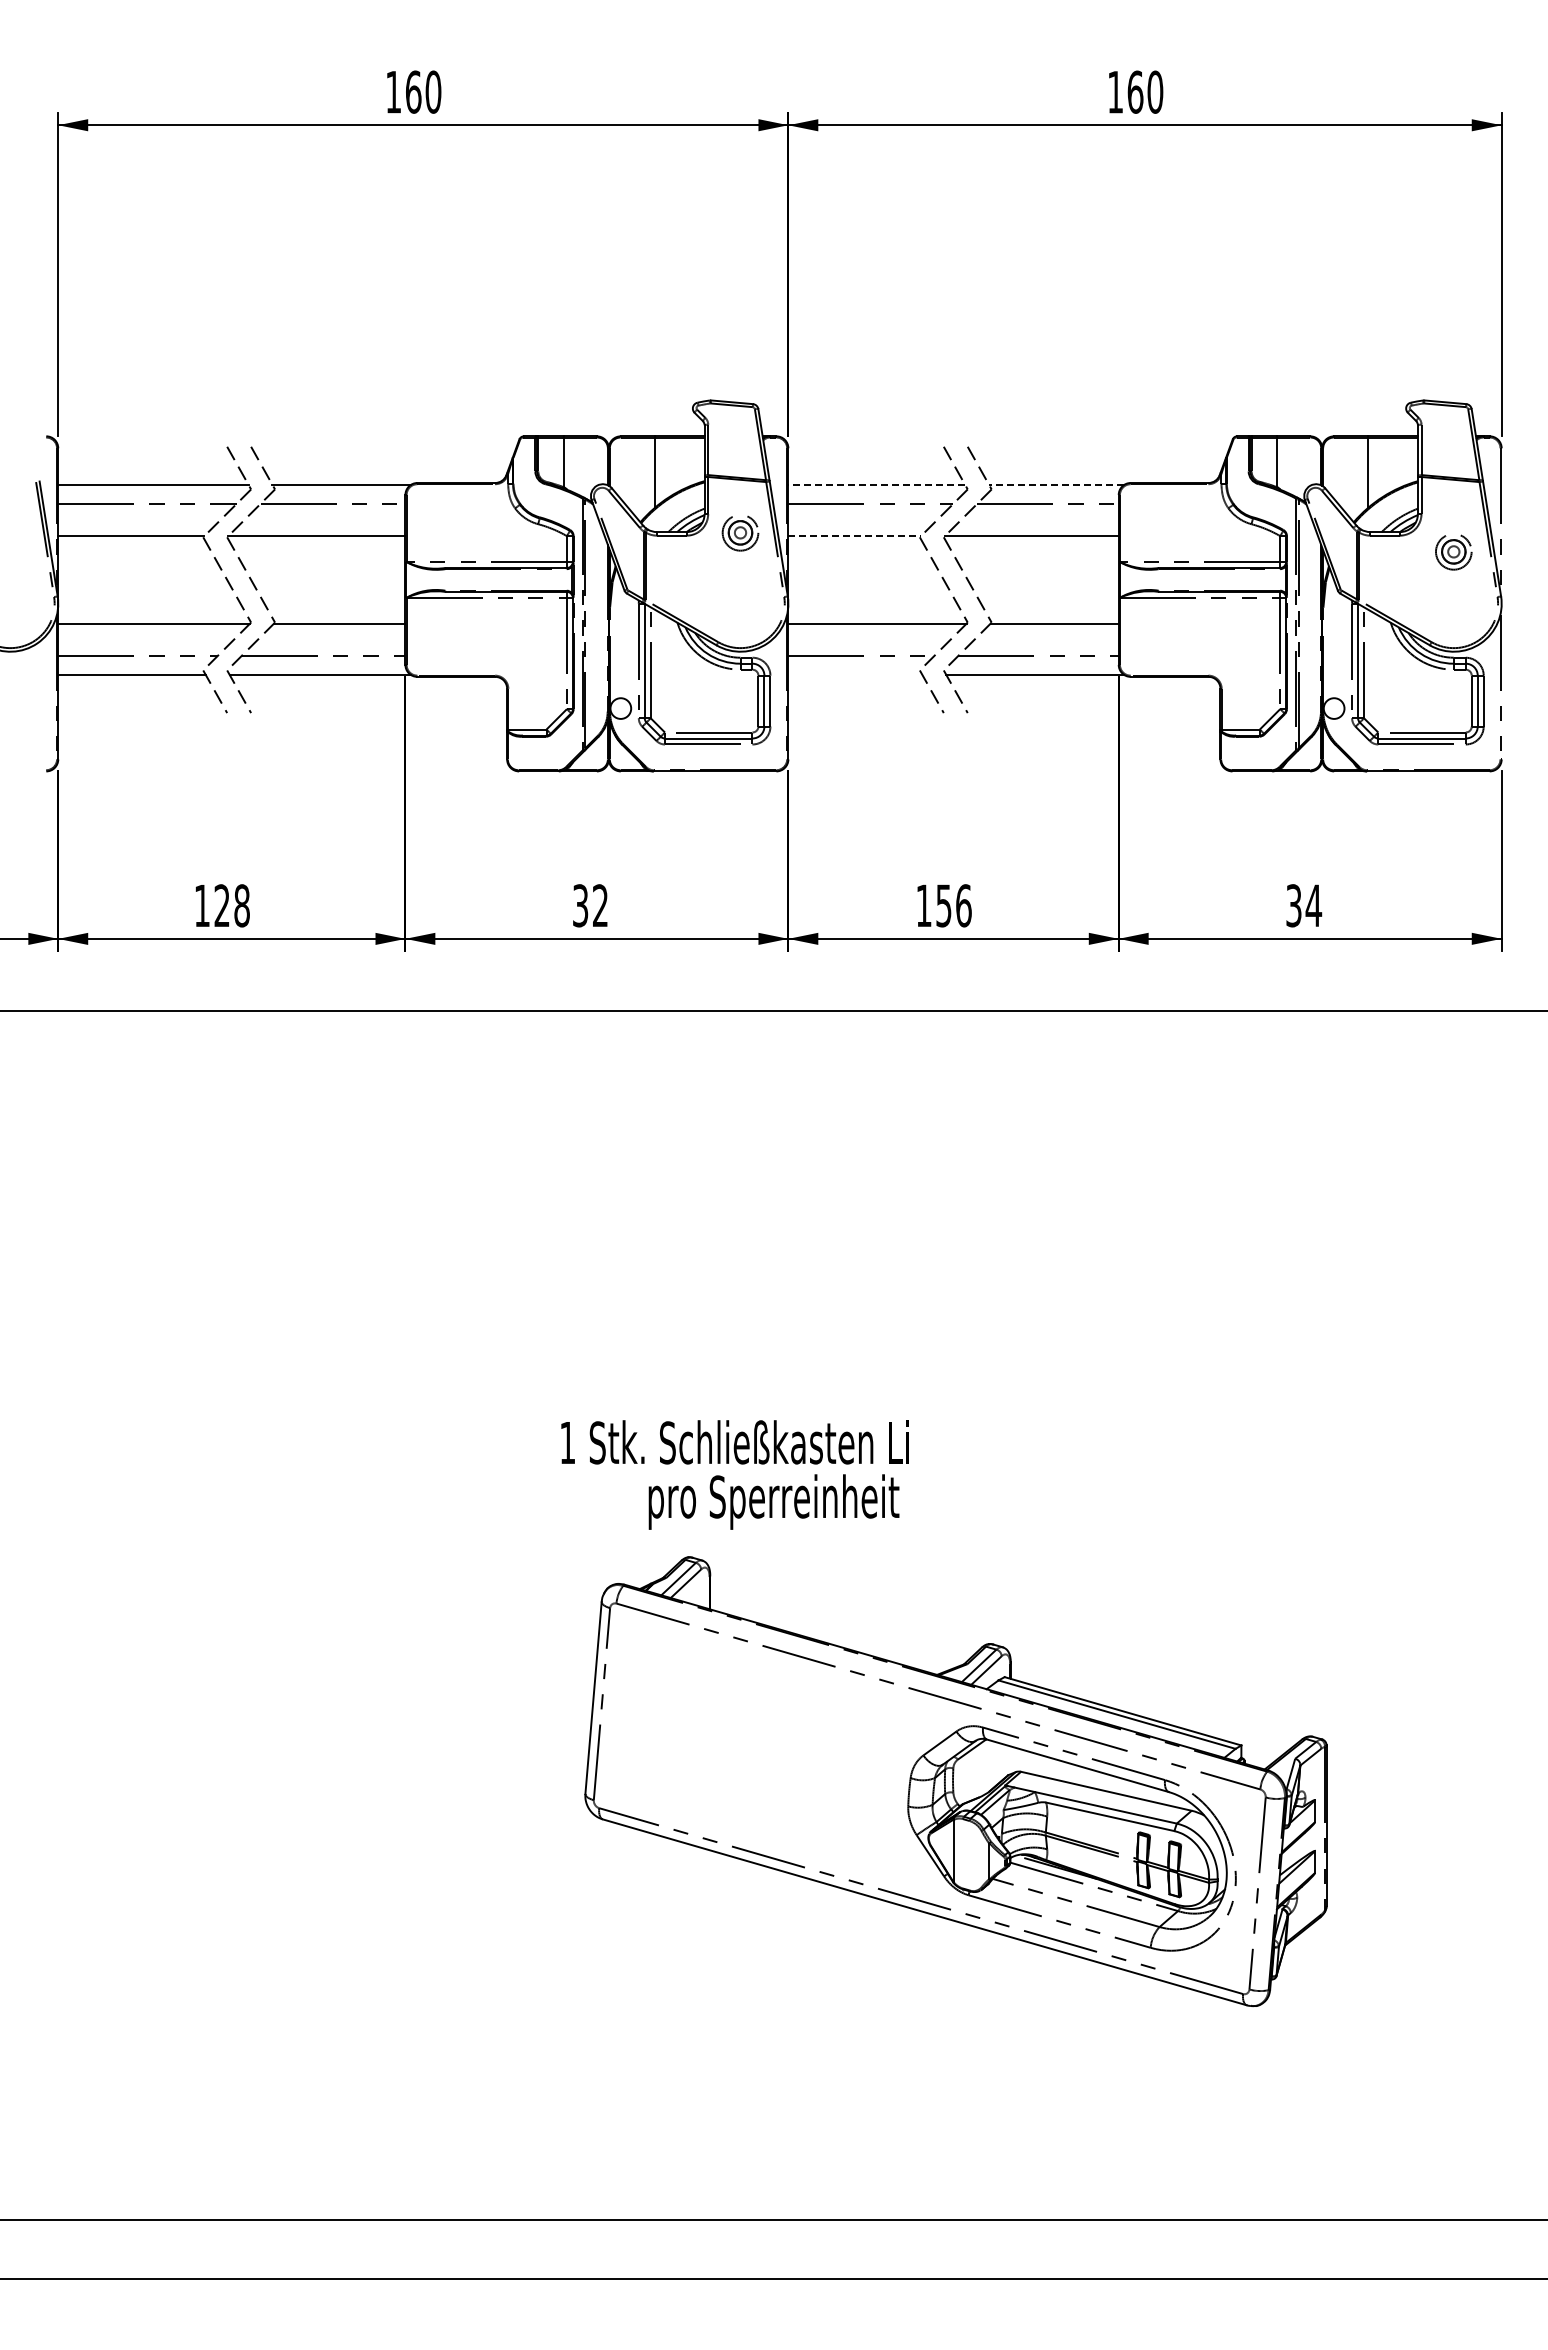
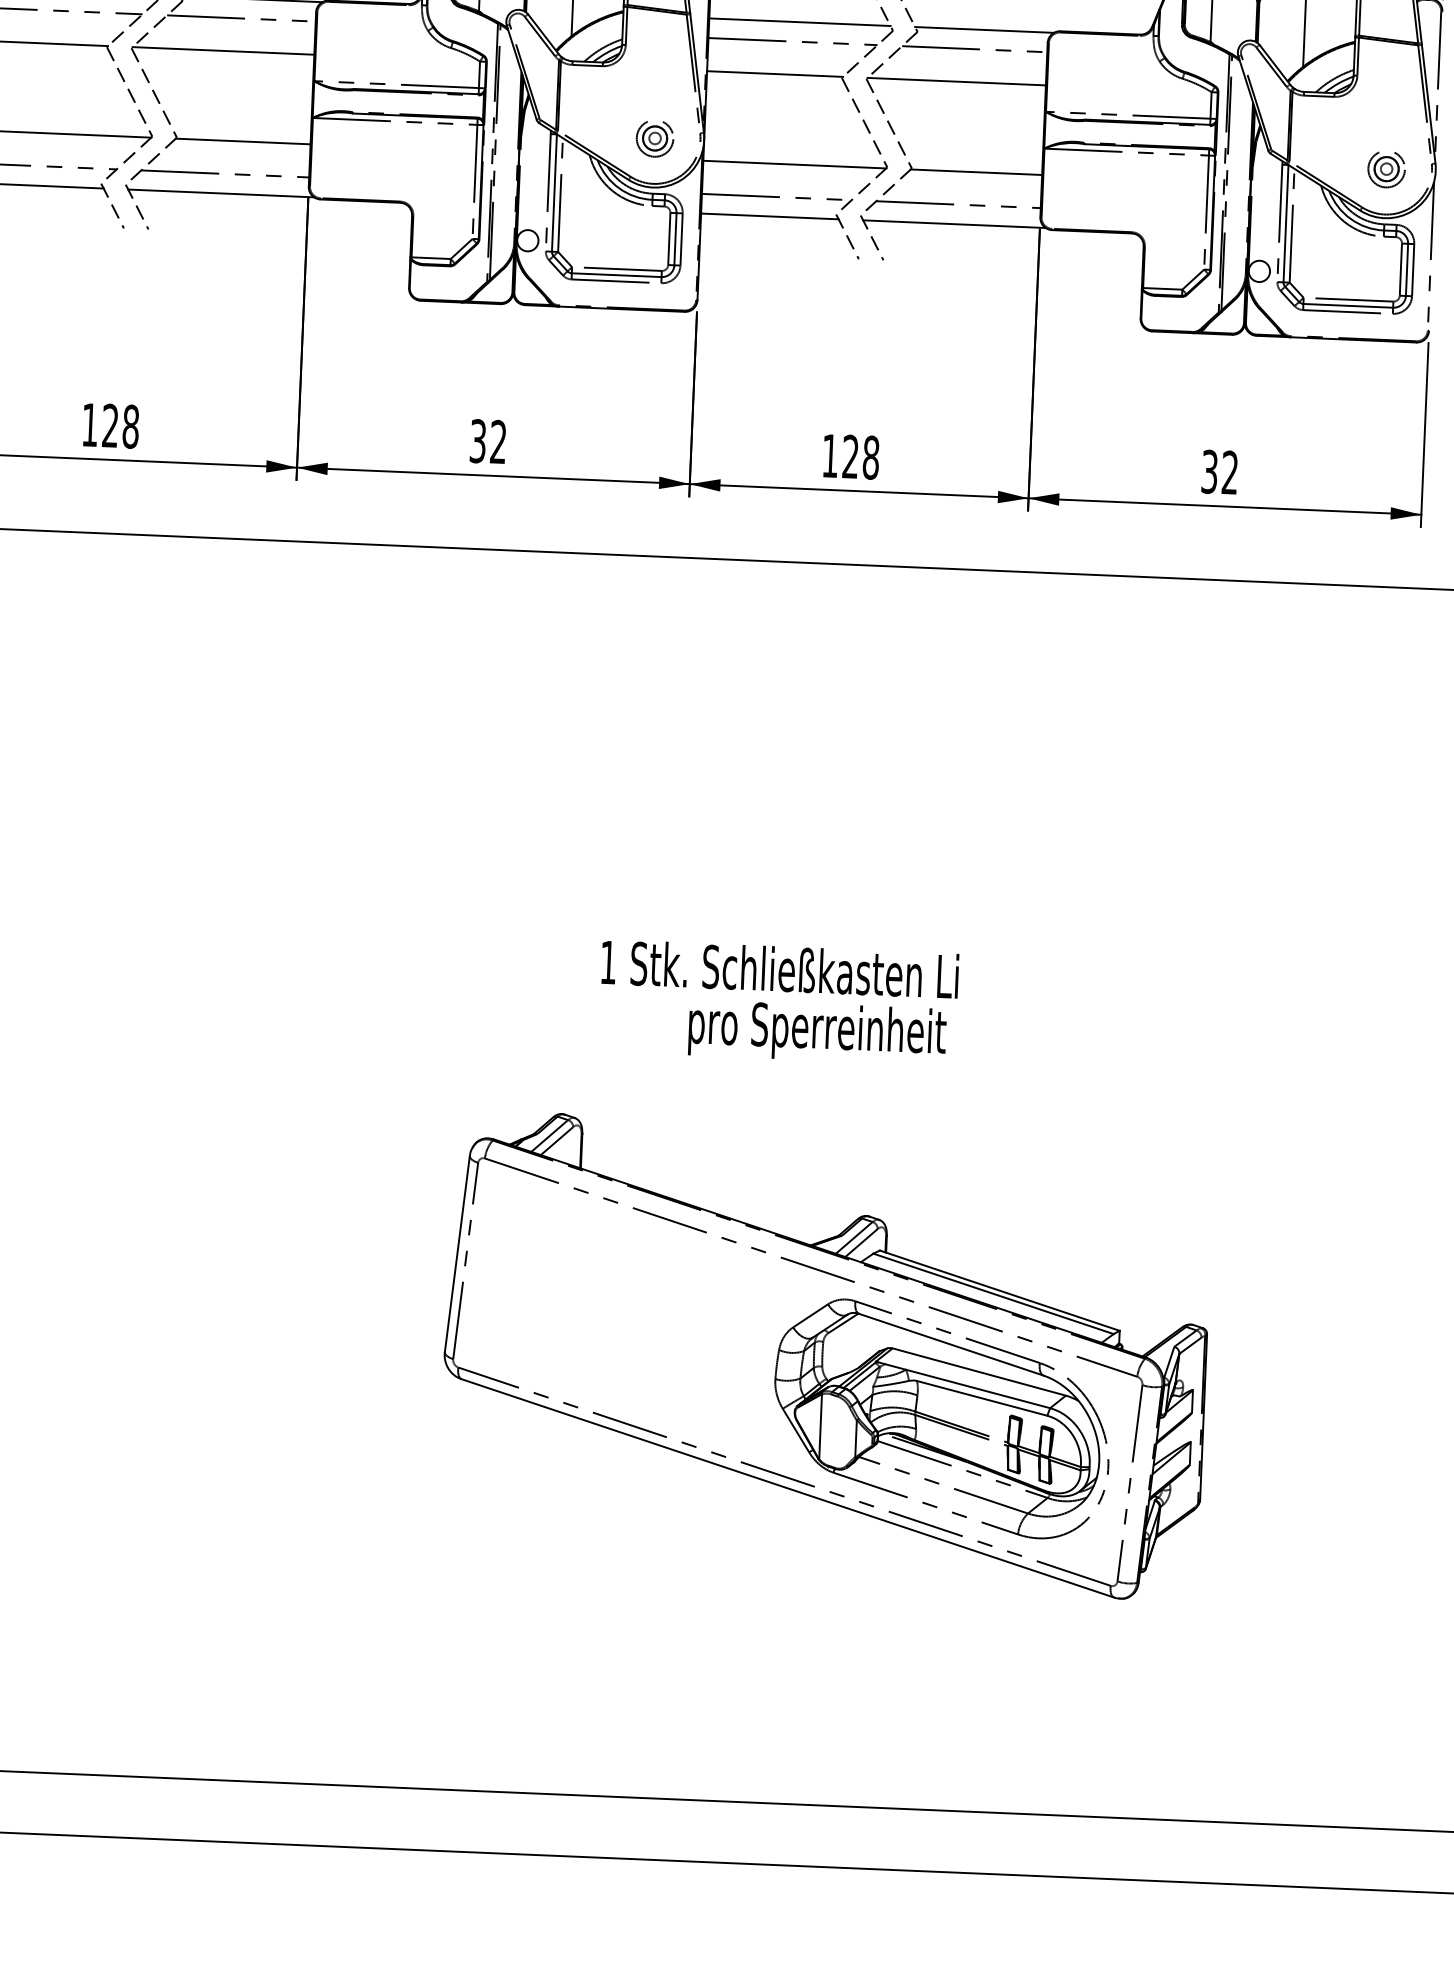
line: (876, 484) -> (799, 21), dashed -> solid
line: (1056, 484) -> (984, 29), dashed -> solid
part: (740, 533) -> (655, 139), moved
line: (855, 536) -> (775, 74), dashed -> solid
part: (1453, 552) -> (1386, 169), moved
line: (855, 675) -> (769, 216), added
text: (953, 905) -> (860, 456), 156 -> 128
text: (1313, 905) -> (1229, 472), 34 -> 32
text: (734, 1474) -> (778, 1002), moved

